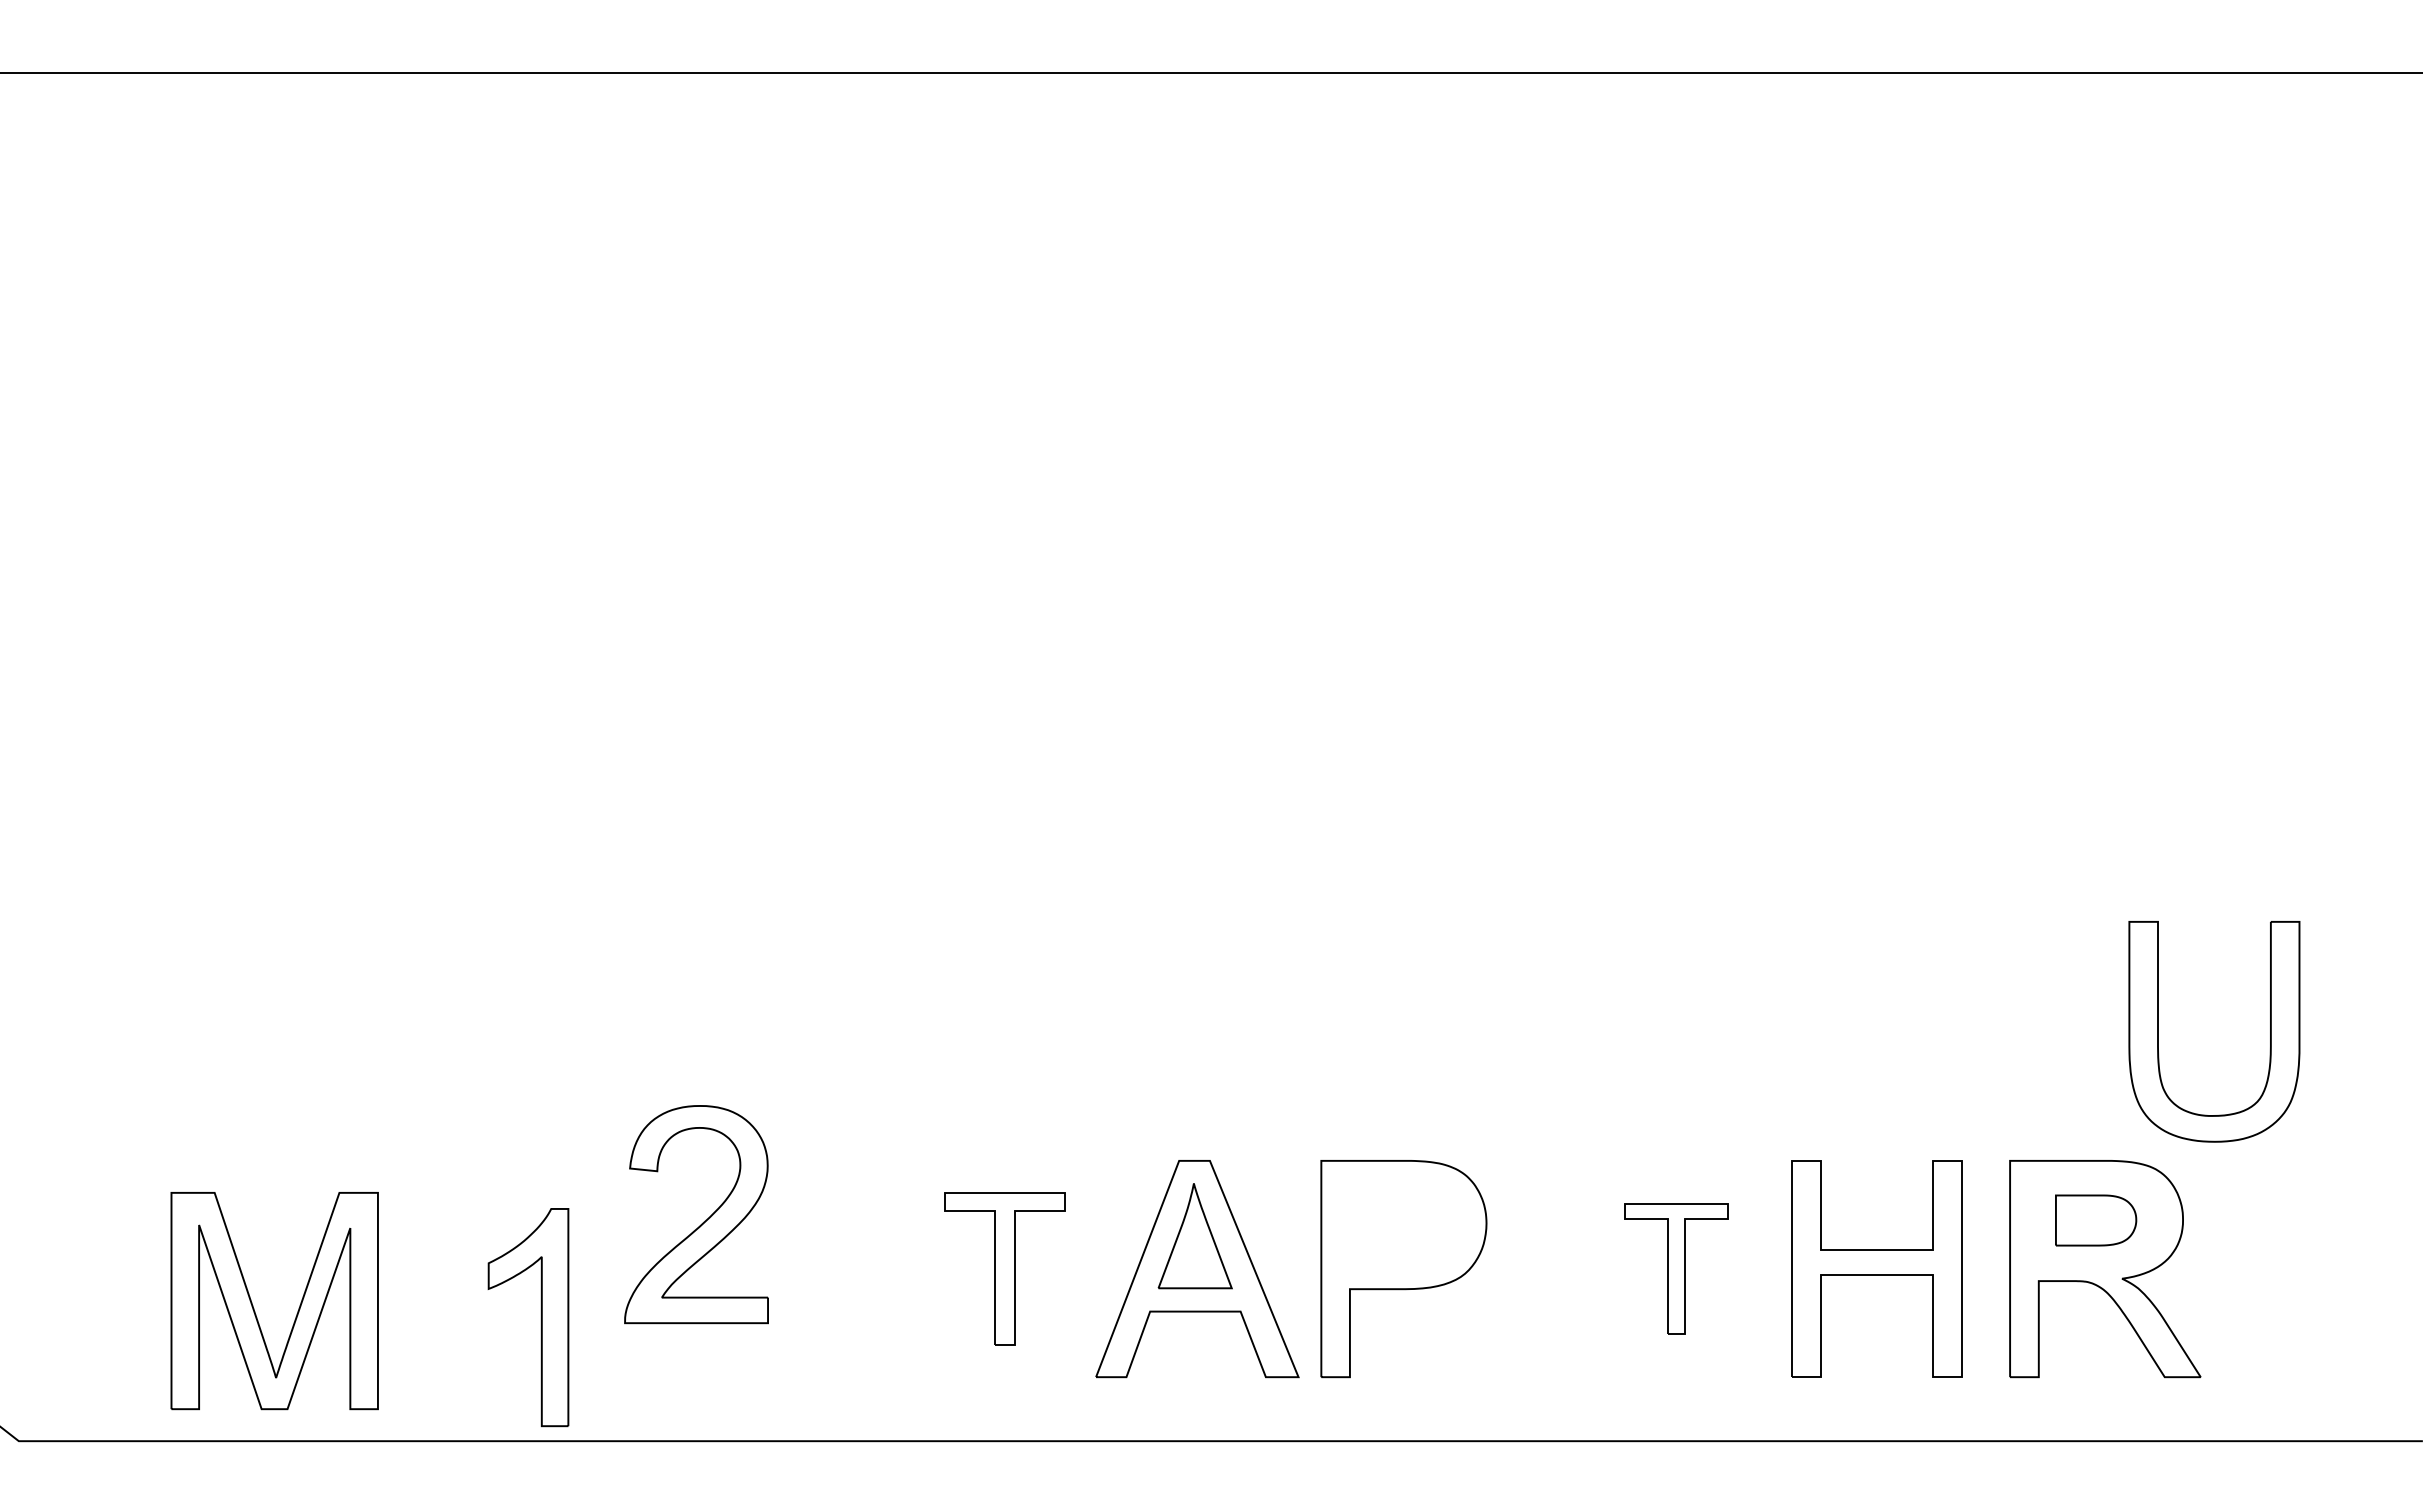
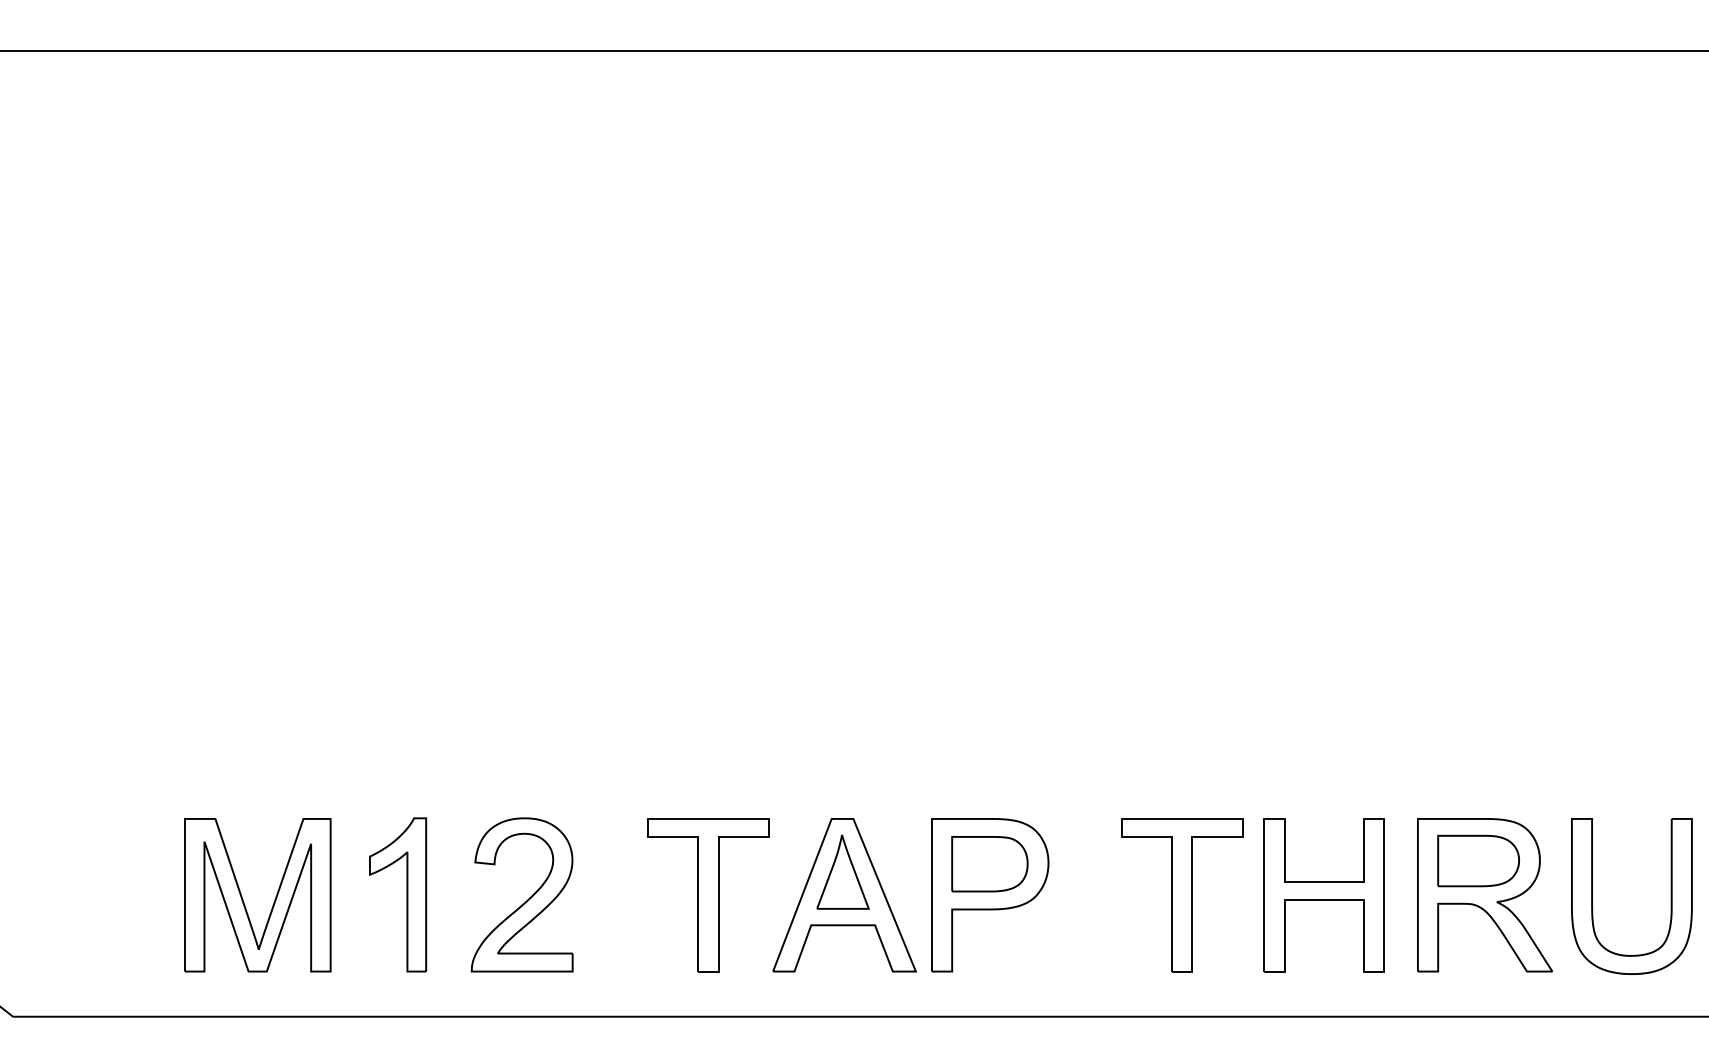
part: (2158, 1031) -> (1592, 896), moved
part: (2095, 1220) -> (1478, 861), size x1.43
part: (703, 1221) -> (527, 899), moved
part: (1403, 1224) -> (989, 863), added
part: (1004, 1268) -> (708, 894), size x1.43
part: (1676, 1268) -> (1182, 894), size x1.67
part: (254, 1308) -> (243, 900), moved
part: (540, 1317) -> (406, 894), moved

